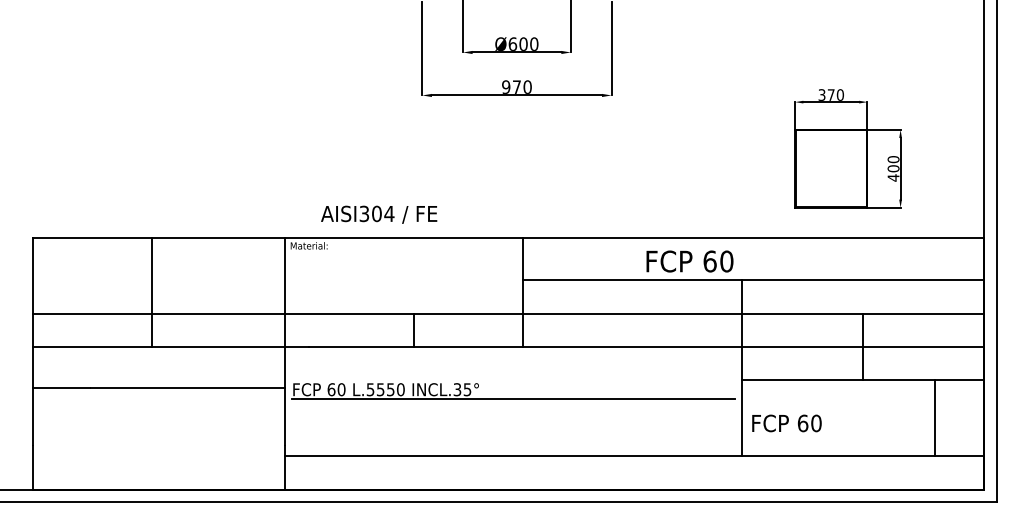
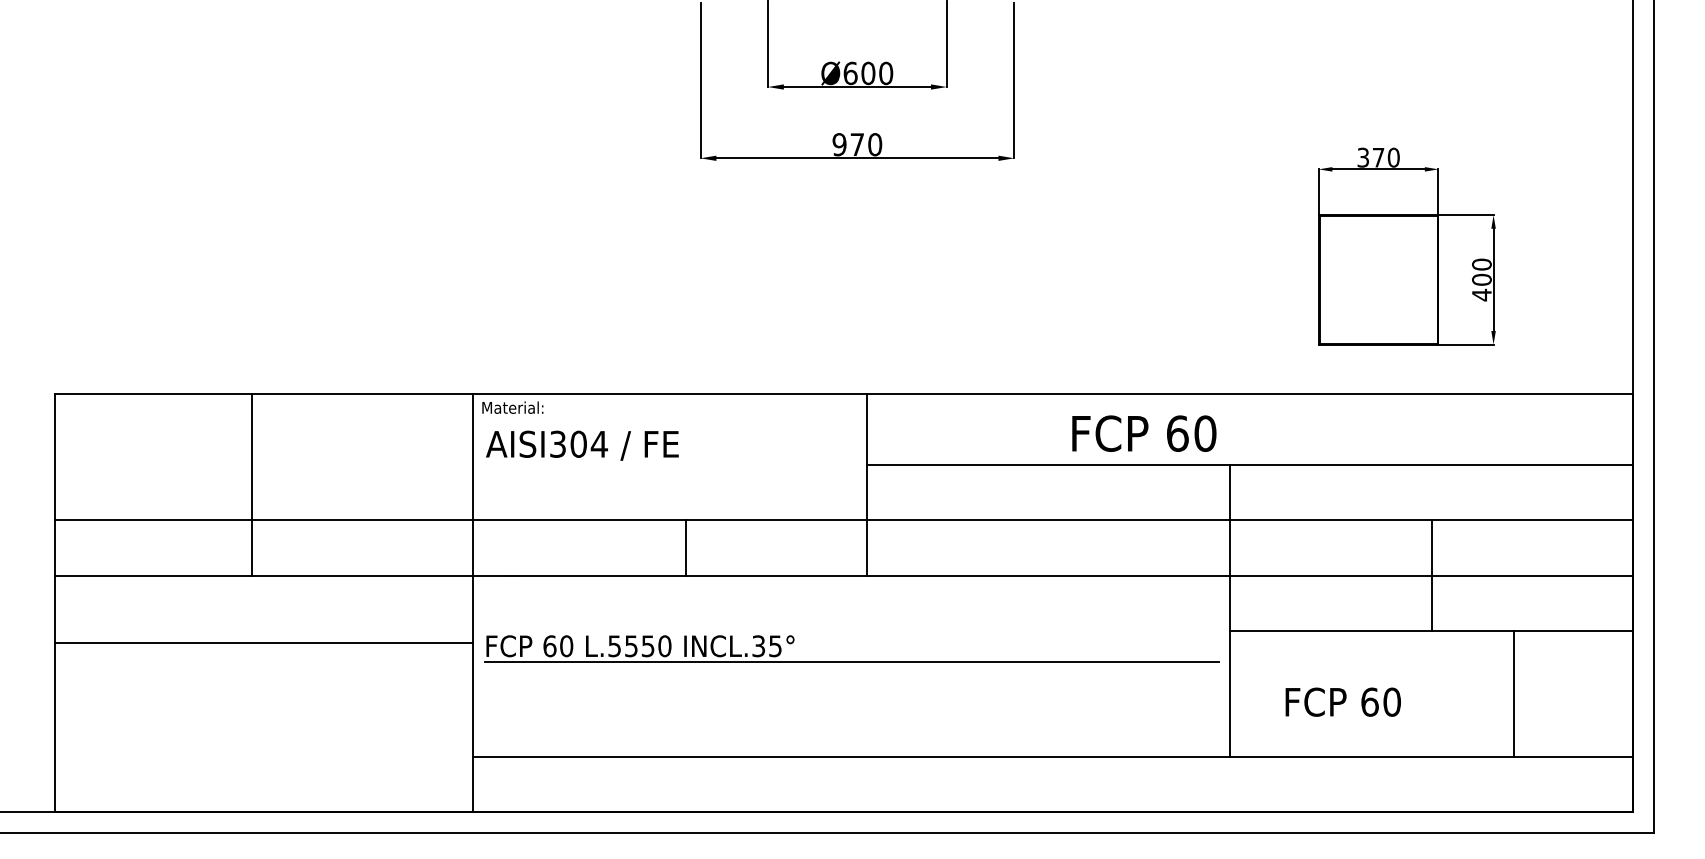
text: (379, 214) -> (583, 445), moved
line: (935, 418) -> (1514, 693), moved
text: (786, 423) -> (1342, 702), moved

